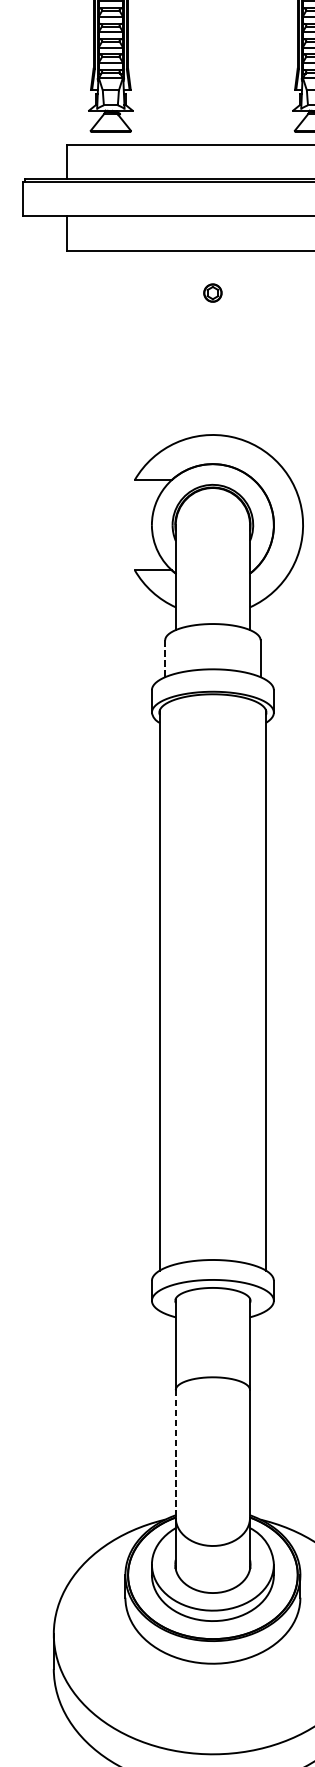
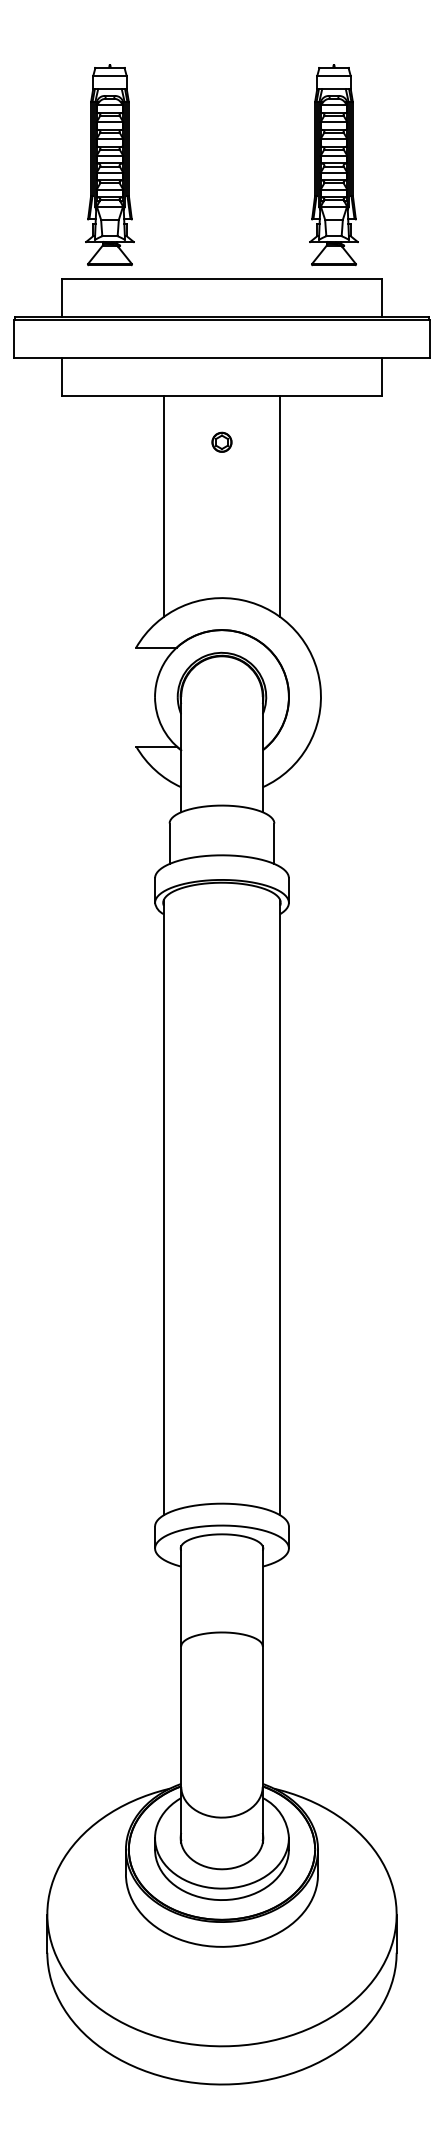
line: (160, 350) -> (164, 505), added
line: (265, 350) -> (279, 505), added
line: (165, 659) -> (169, 844), dashed -> solid
line: (176, 1454) -> (181, 1717), dashed -> solid

